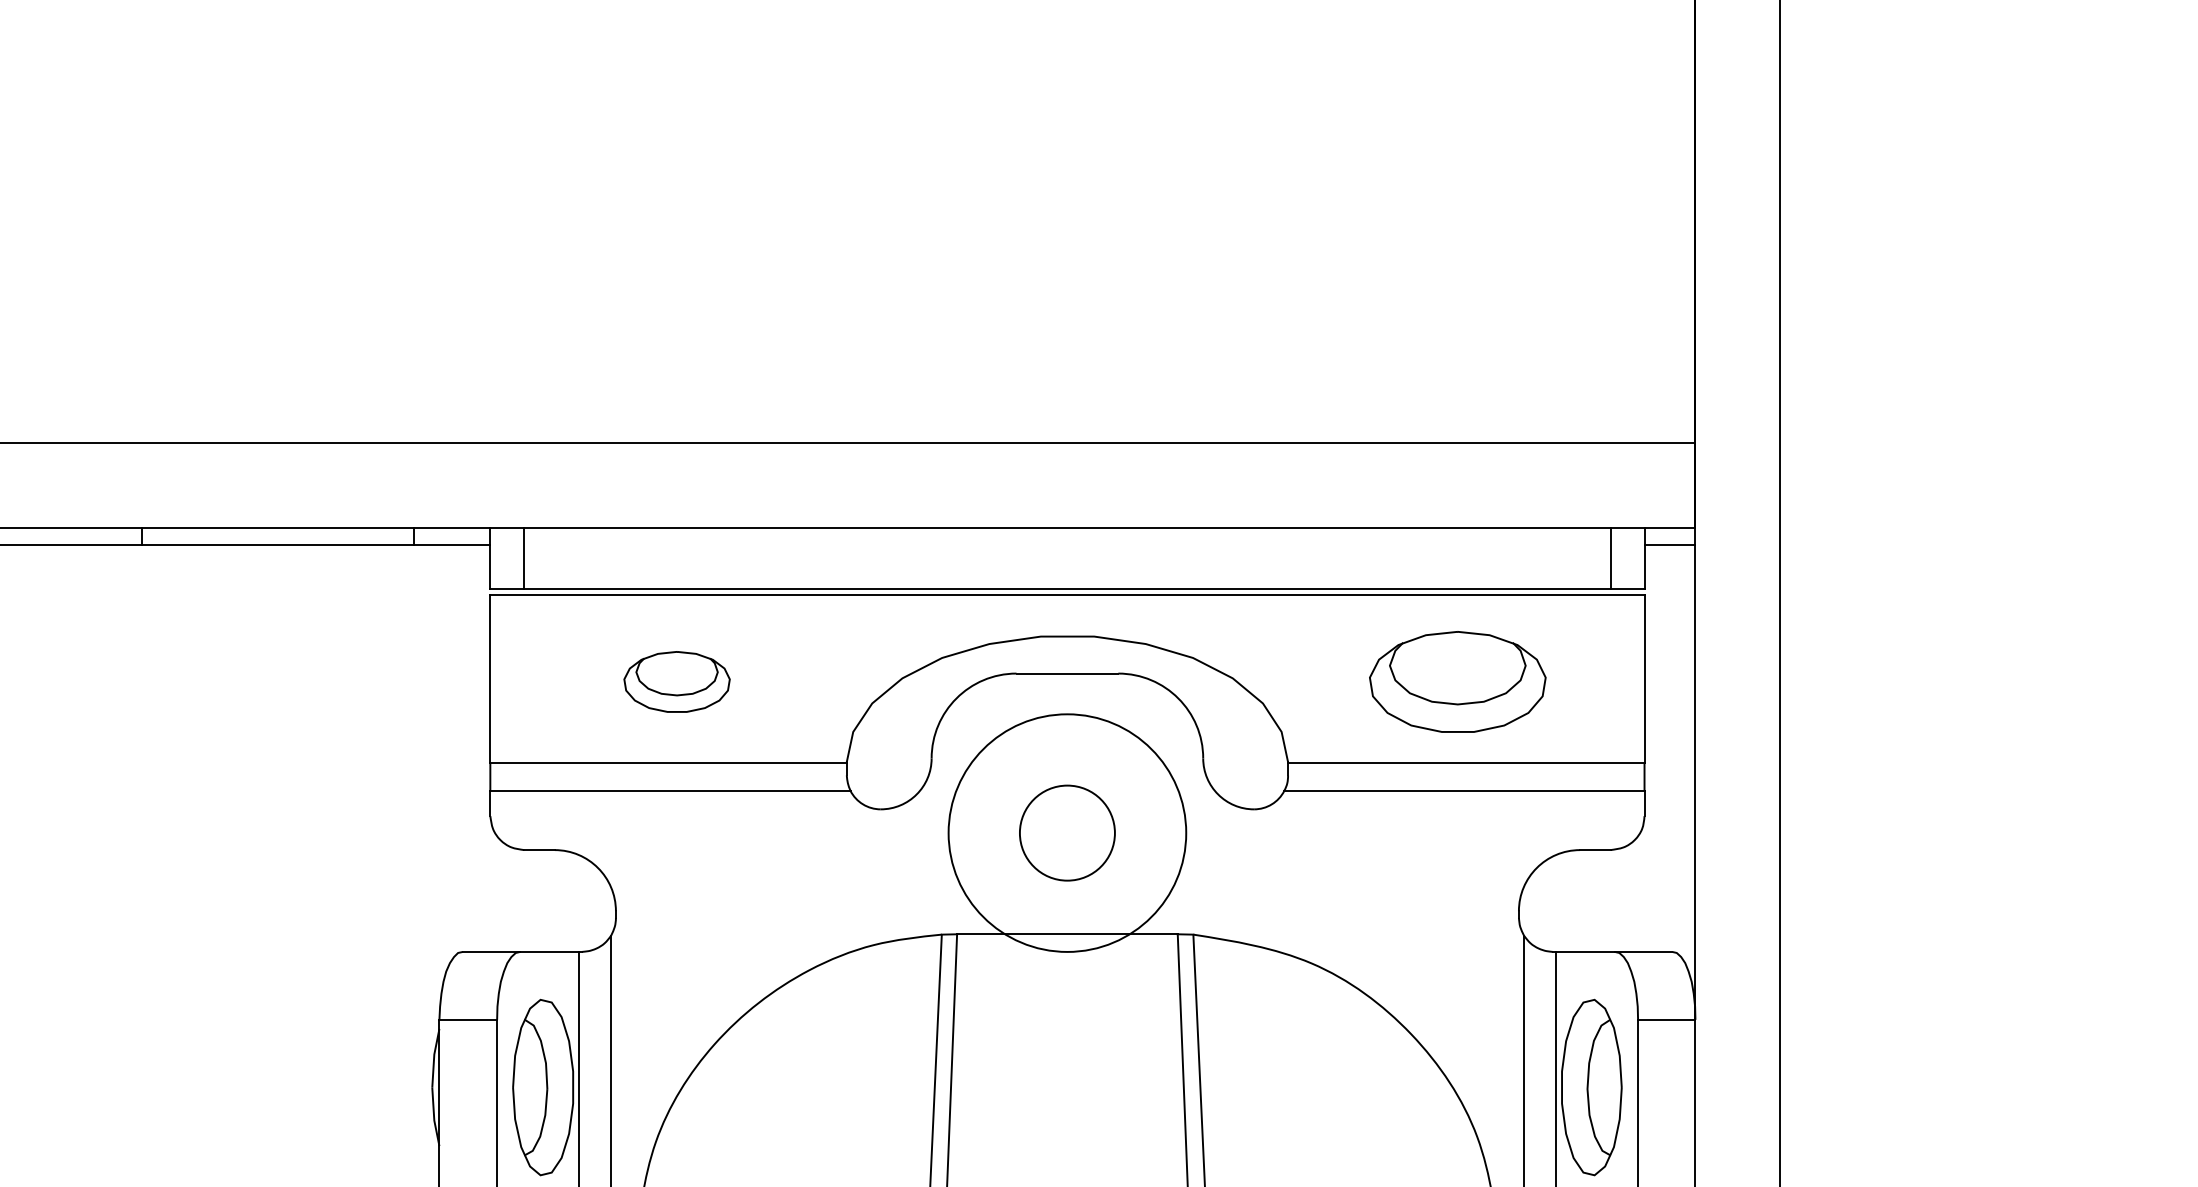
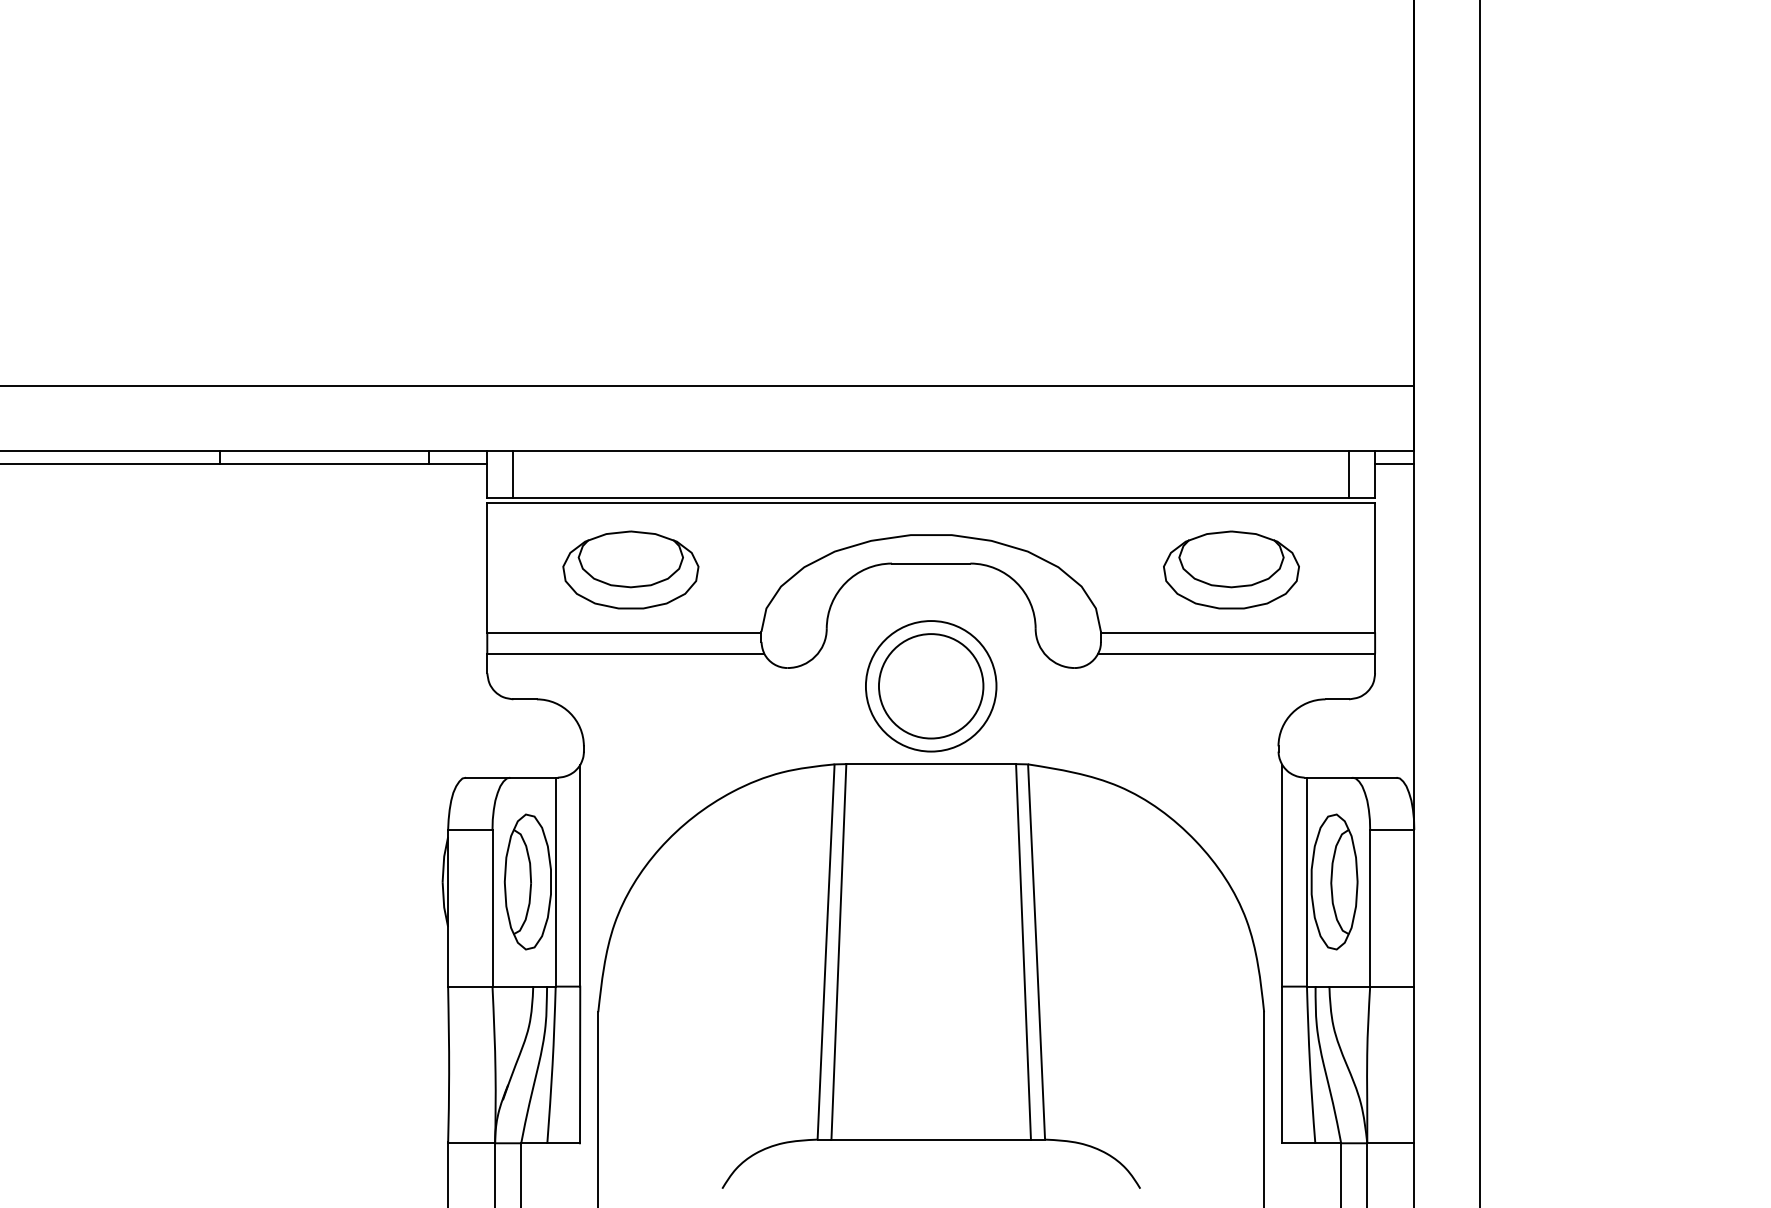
part: (676, 681) -> (630, 569), size x1.67
circle: (1066, 833) -> (930, 686), size x0.71
circle: (1066, 833) -> (930, 686), size x1.43

